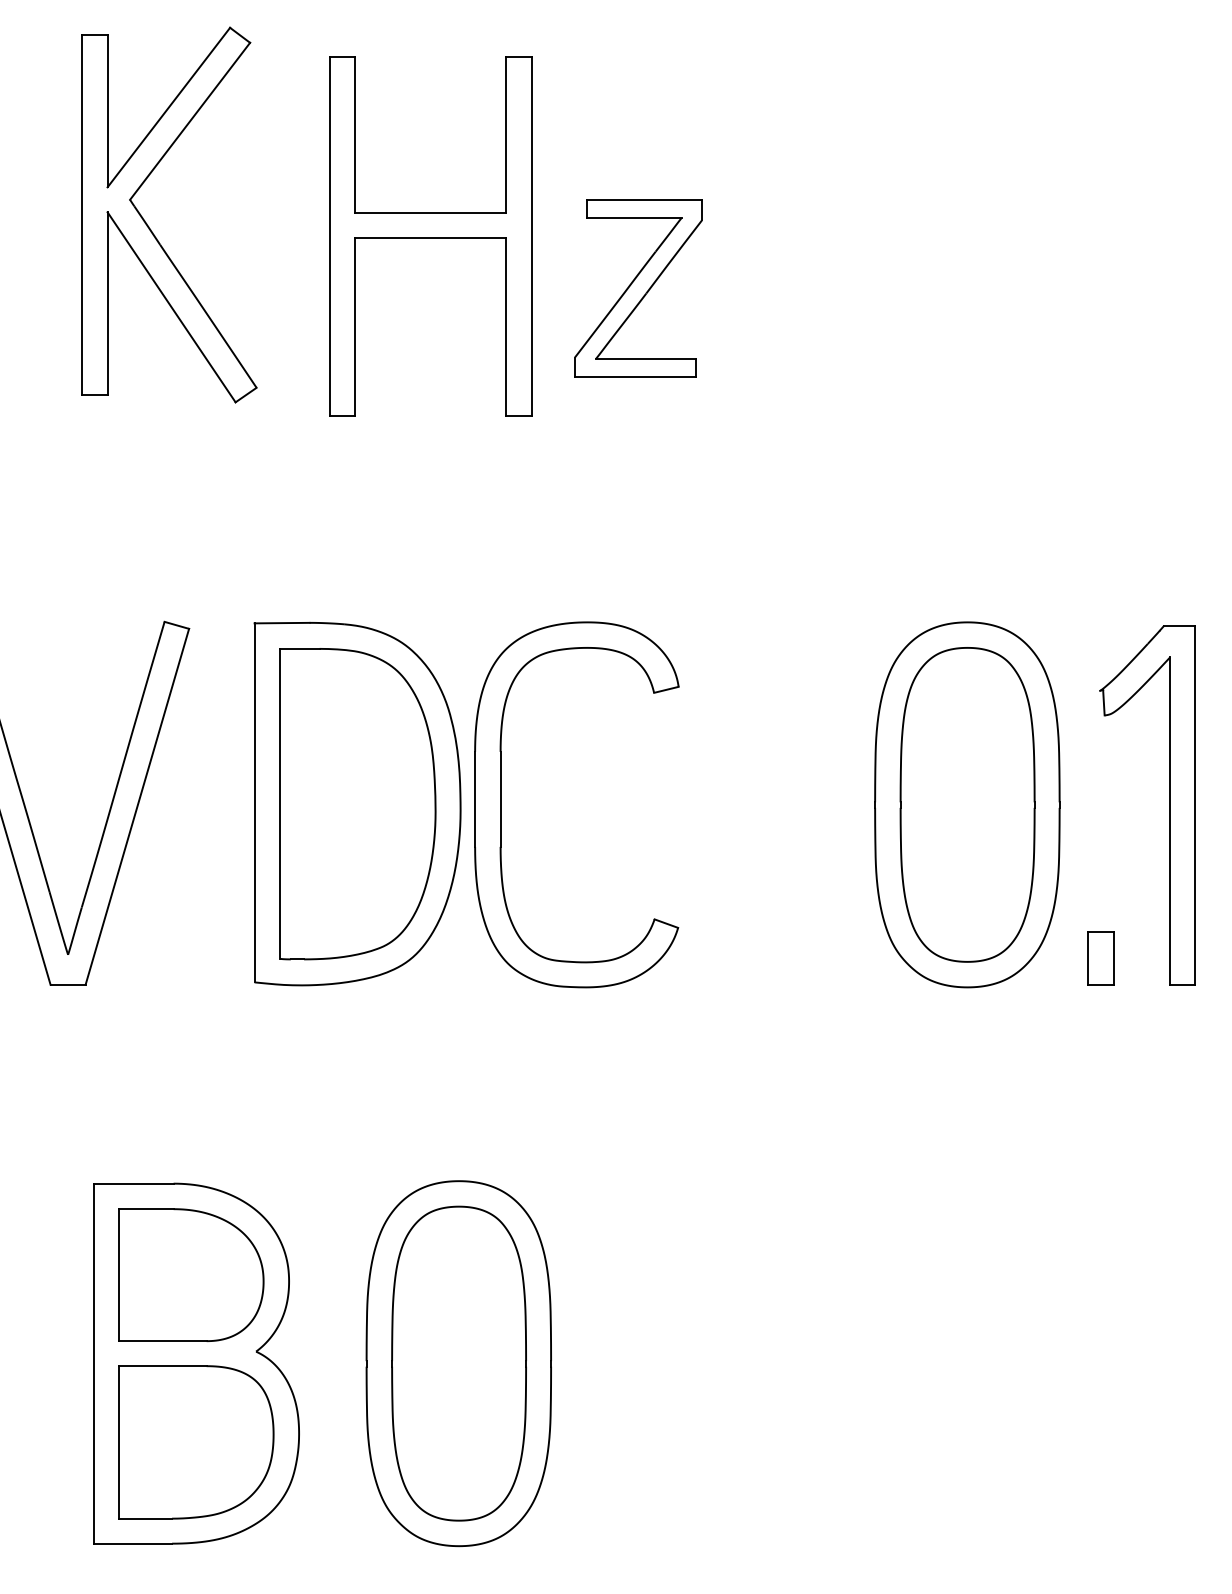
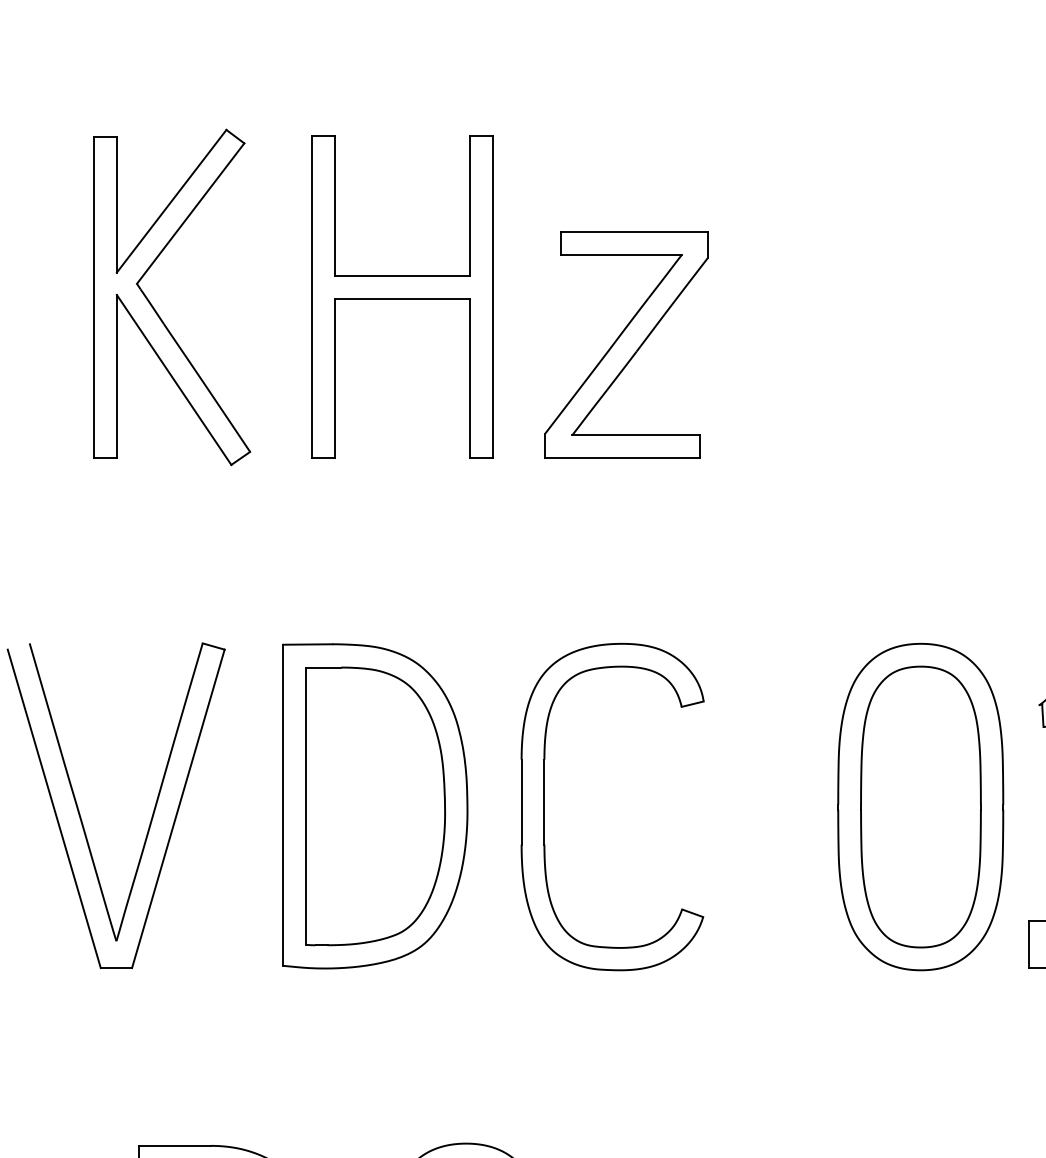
part: (149, 226) -> (154, 307), moved
part: (430, 236) -> (402, 296), moved
part: (638, 288) -> (626, 345), size x1.43
part: (501, 804) -> (545, 806), moved

